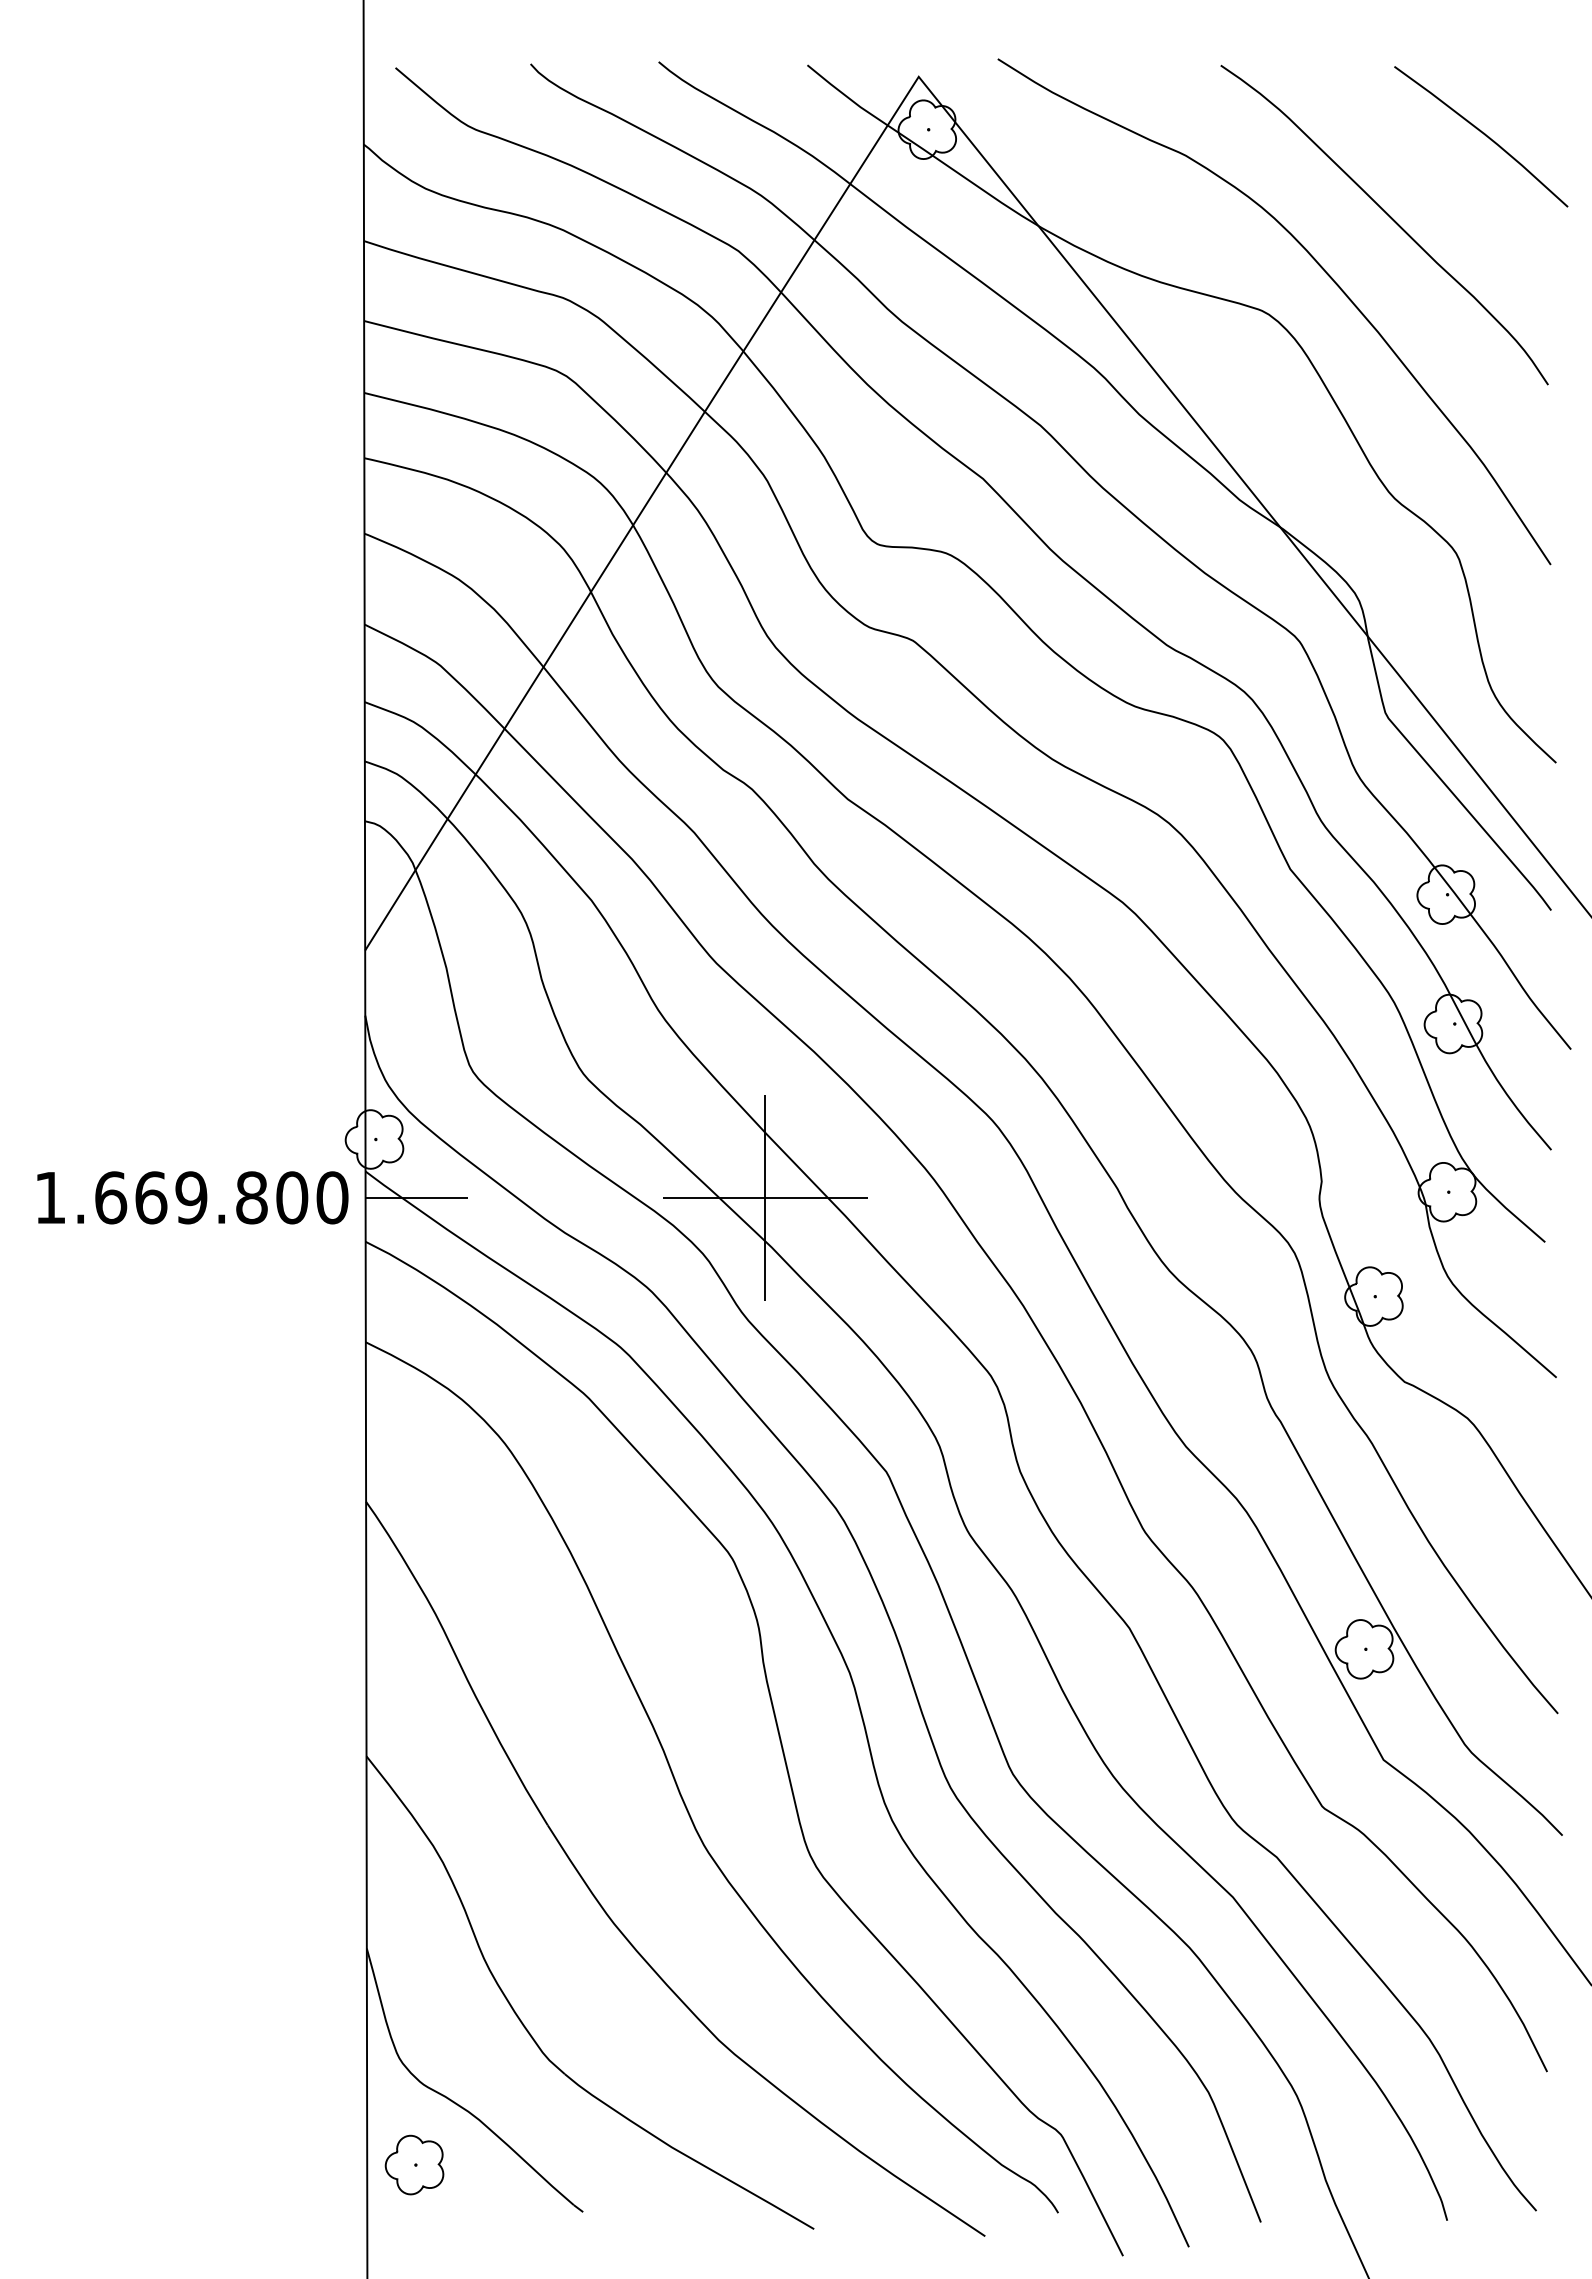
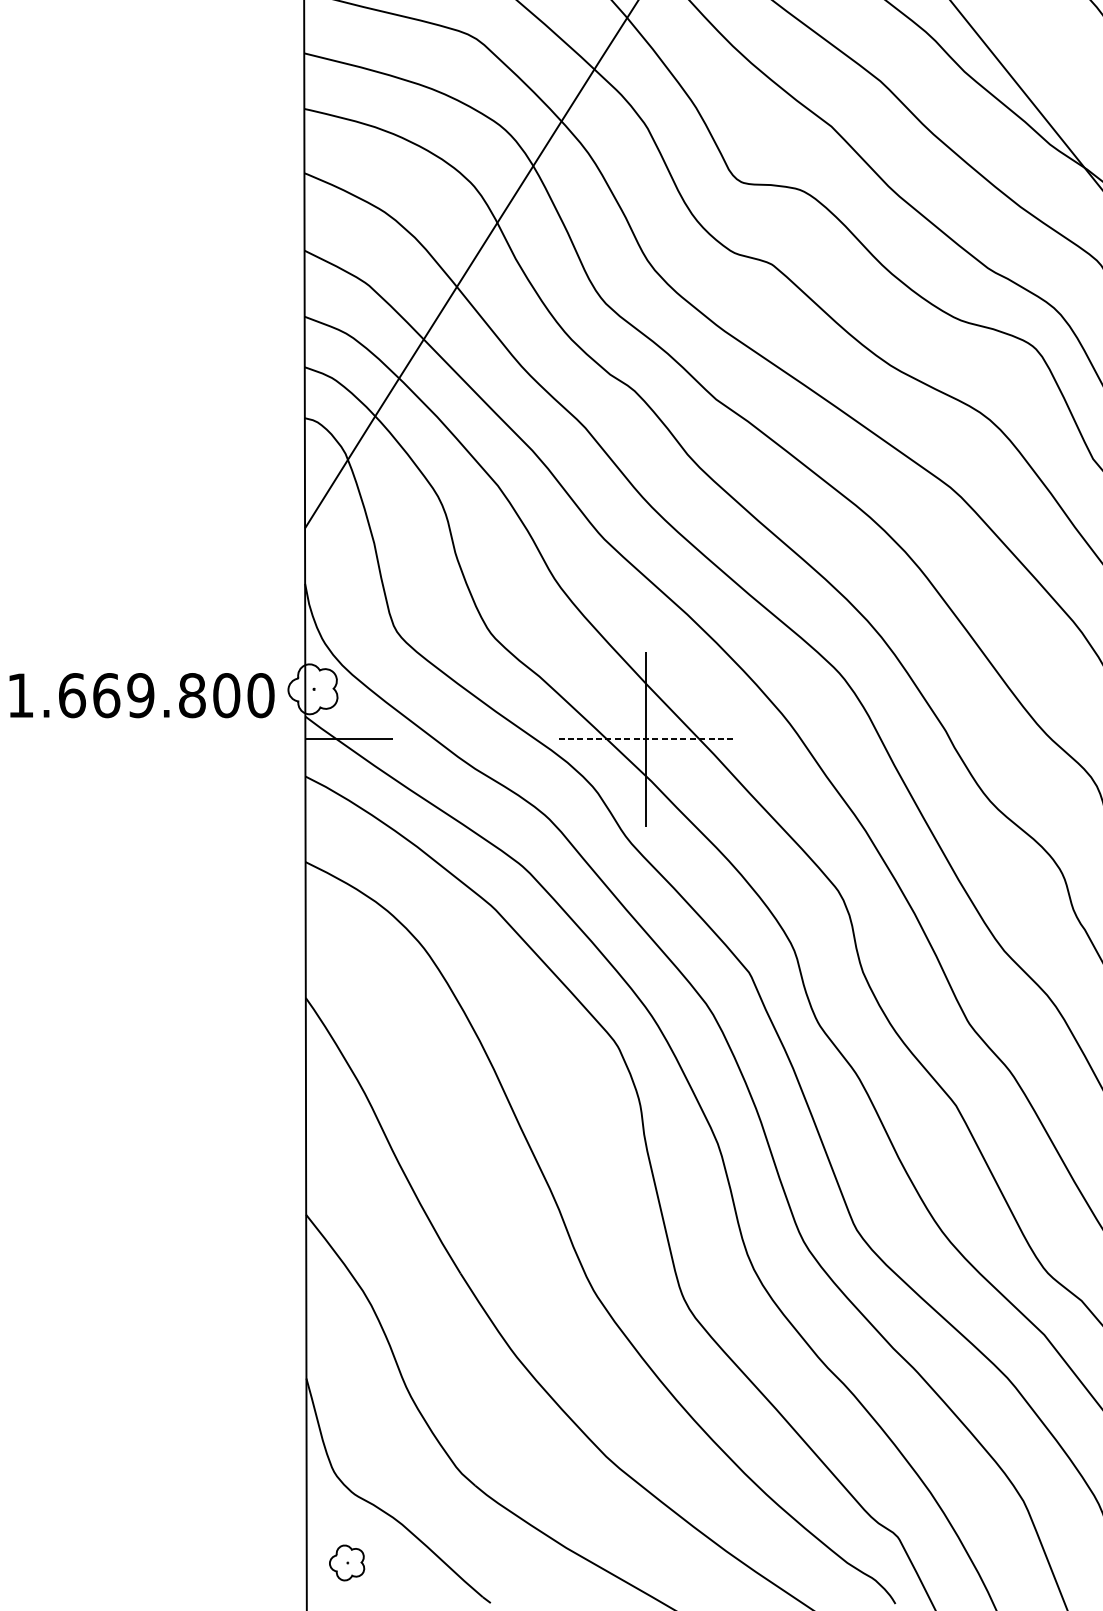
text: (192, 1197) -> (141, 695), moved
line: (765, 1197) -> (646, 738), solid -> dashed
part: (414, 2164) -> (347, 1562), size x0.7

